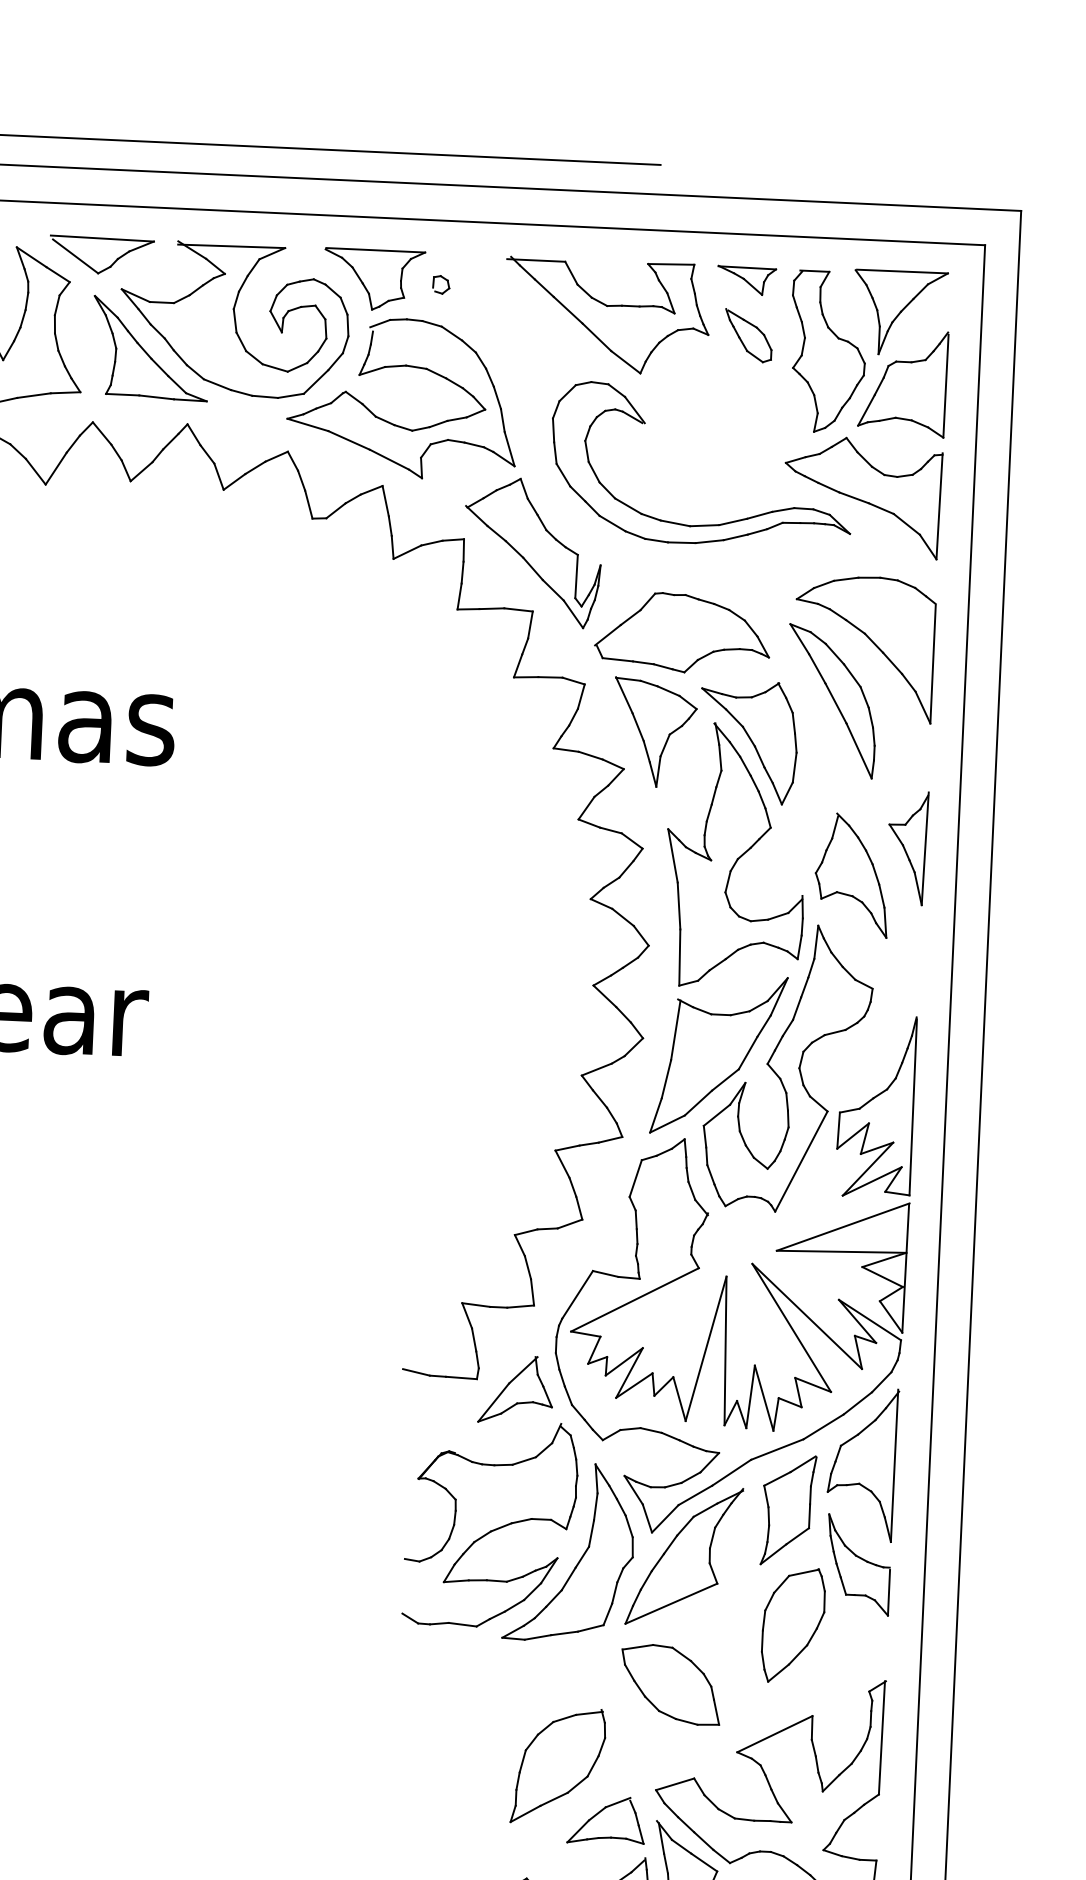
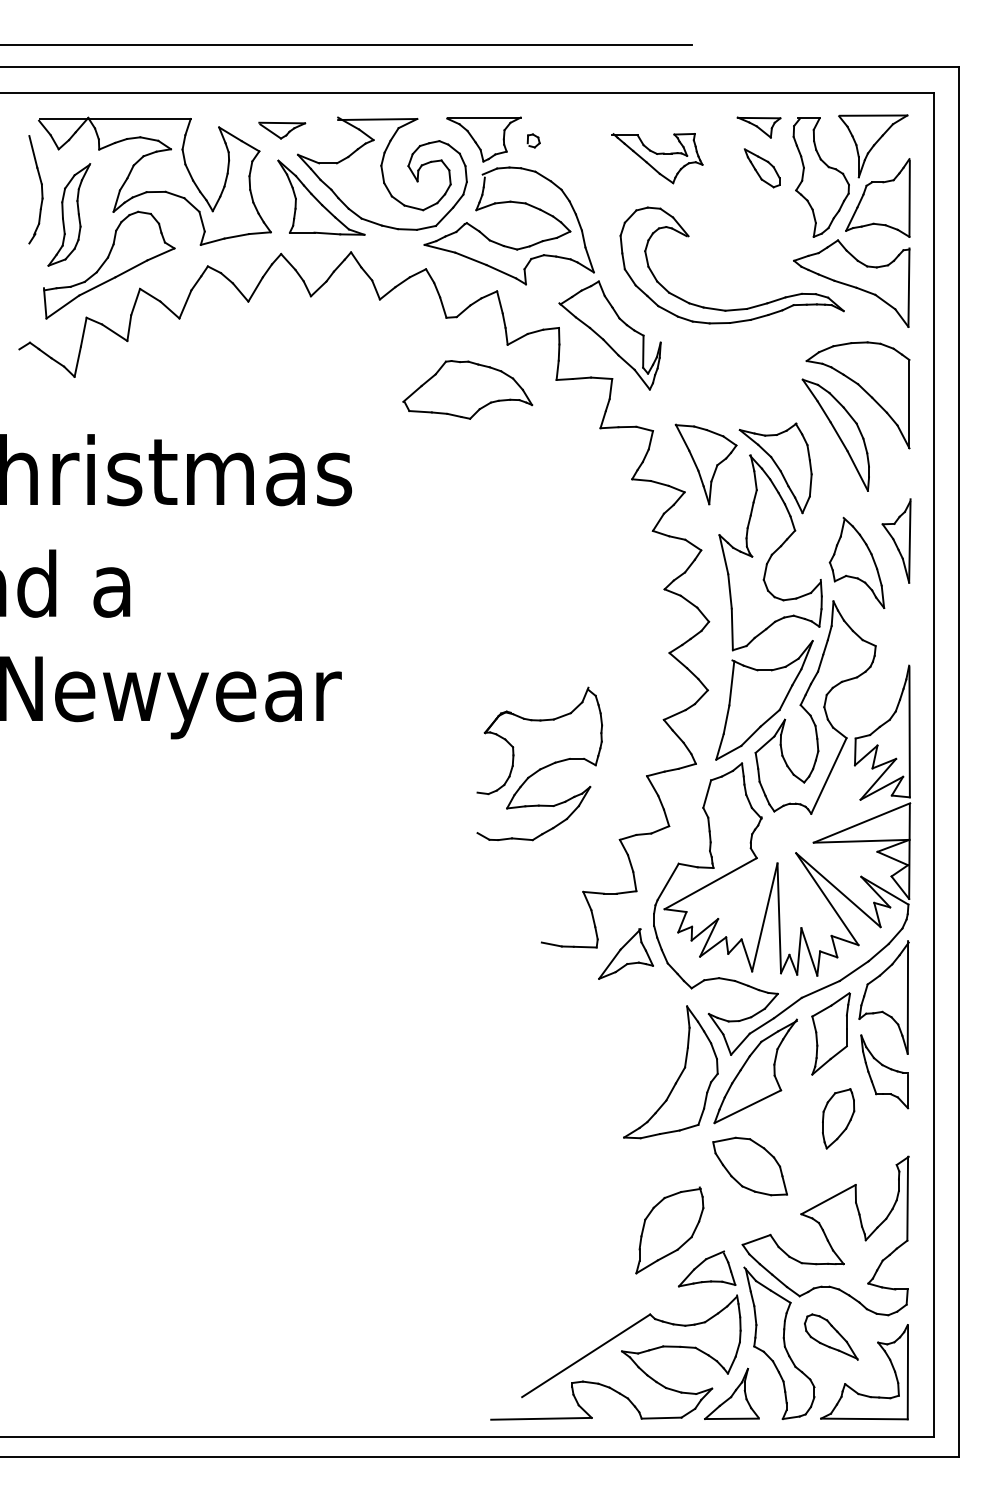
part: (102, 255) -> (282, 130), size x0.6
part: (607, 316) -> (657, 158), size x0.6
part: (682, 632) -> (467, 389), moved
part: (490, 1523) -> (539, 763), moved
part: (793, 1625) -> (838, 1118), size x0.7

